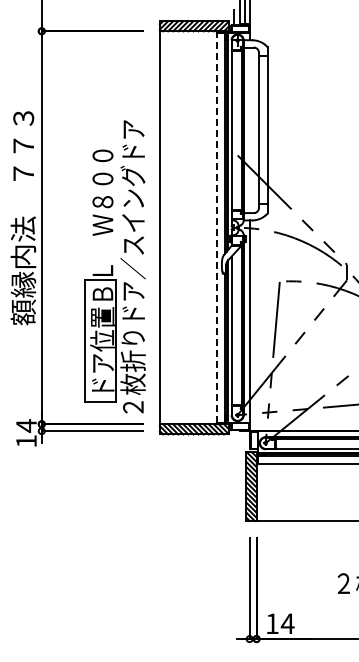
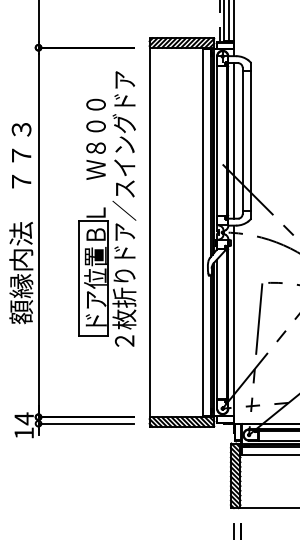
line: (249, 130) -> (233, 141), added
line: (216, 227) -> (202, 232), dashed -> solid
part: (114, 266) -> (106, 208), moved

